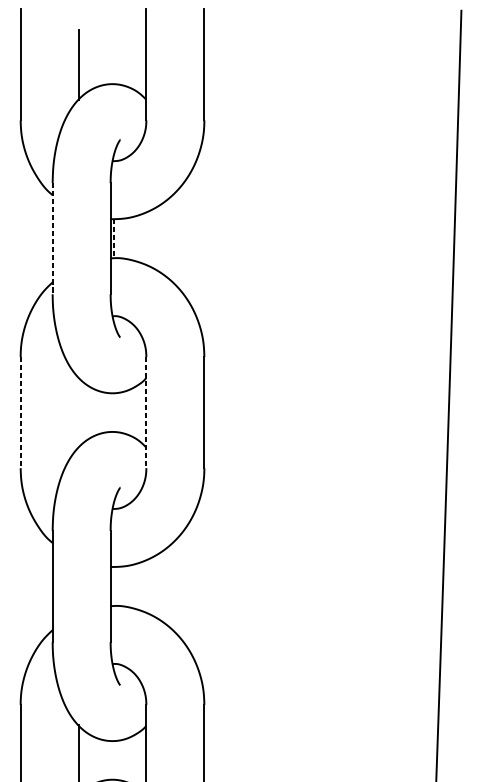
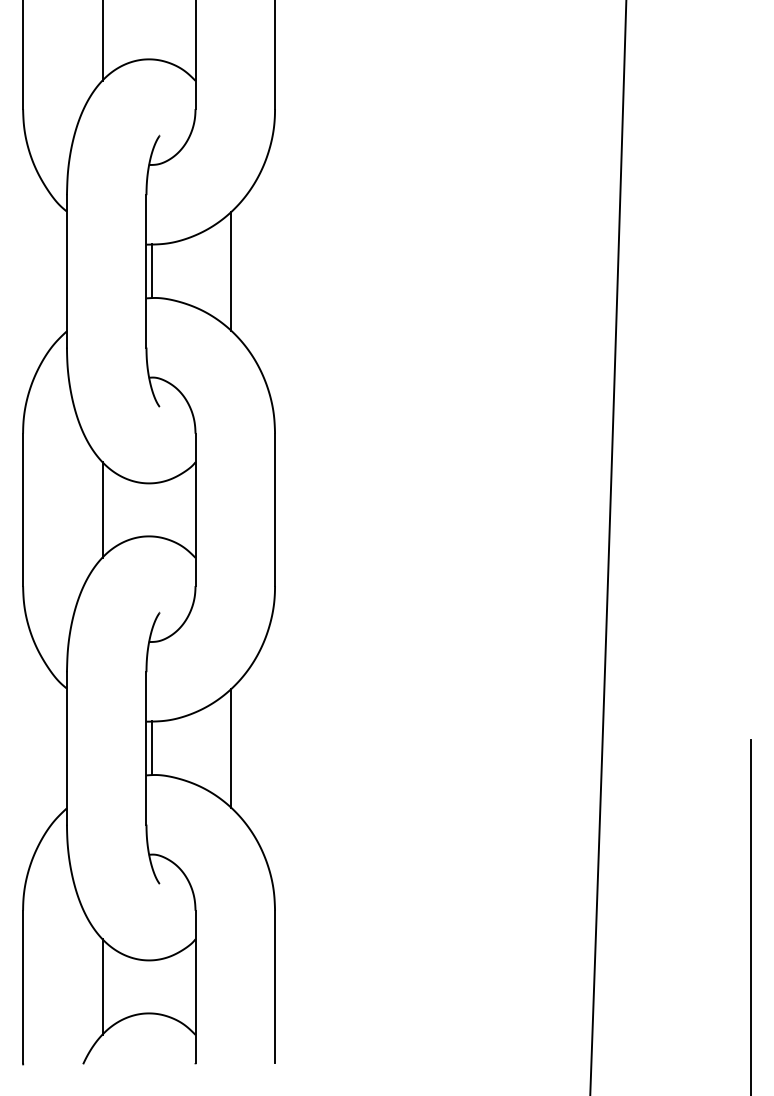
line: (52, 238) -> (66, 271), dashed -> solid
line: (114, 238) -> (151, 271), dashed -> solid
line: (172, 238) -> (231, 271), added
line: (78, 412) -> (102, 509), added
line: (20, 413) -> (23, 510), dashed -> solid
line: (146, 413) -> (195, 510), dashed -> solid
line: (114, 586) -> (151, 748), added
line: (172, 586) -> (231, 748), added

